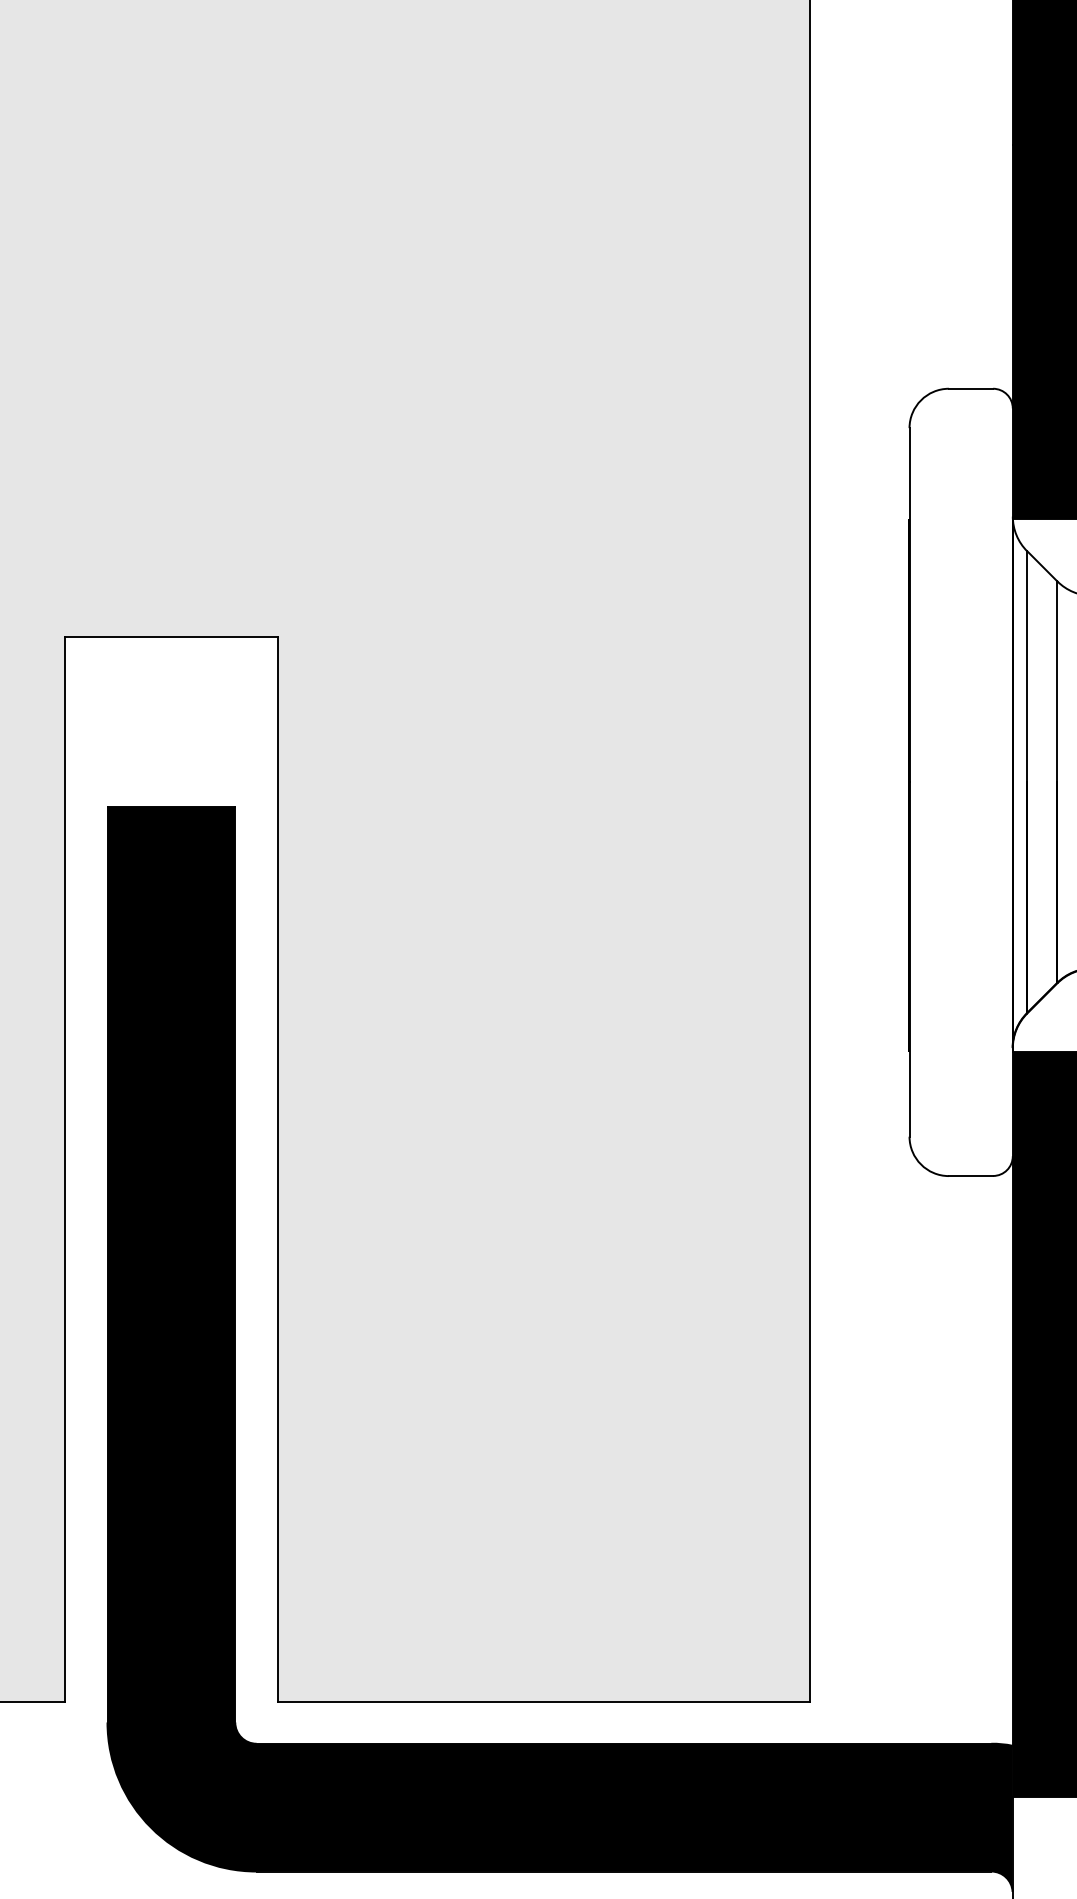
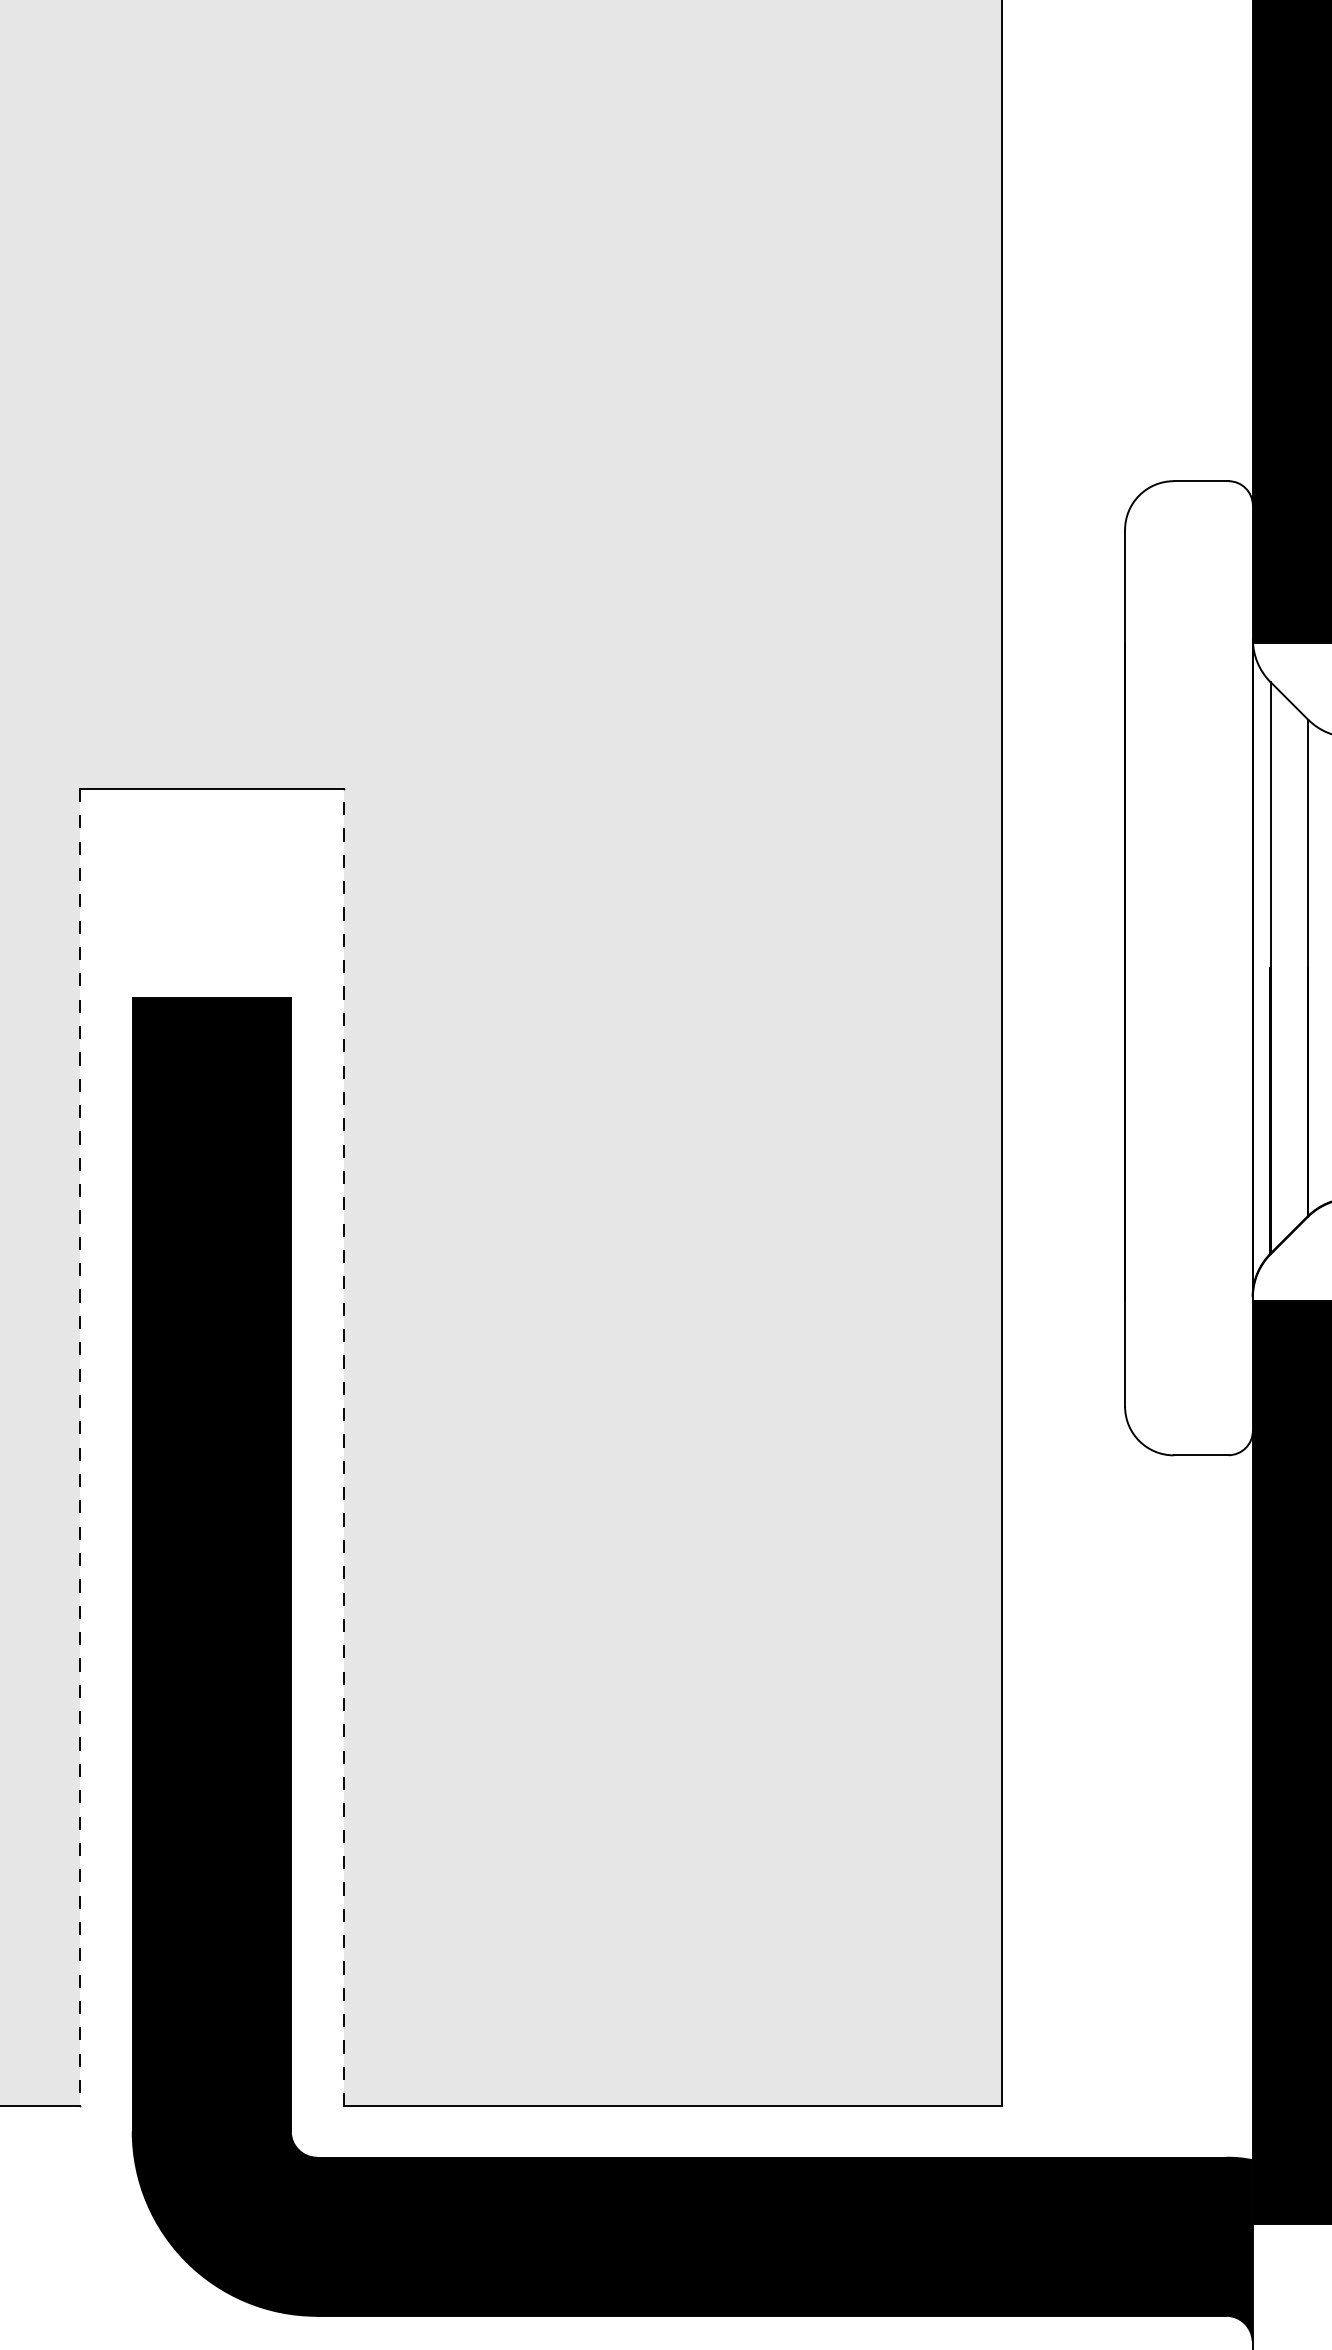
line: (65, 1169) -> (80, 1447), solid -> dashed
line: (277, 1169) -> (343, 1447), solid -> dashed

